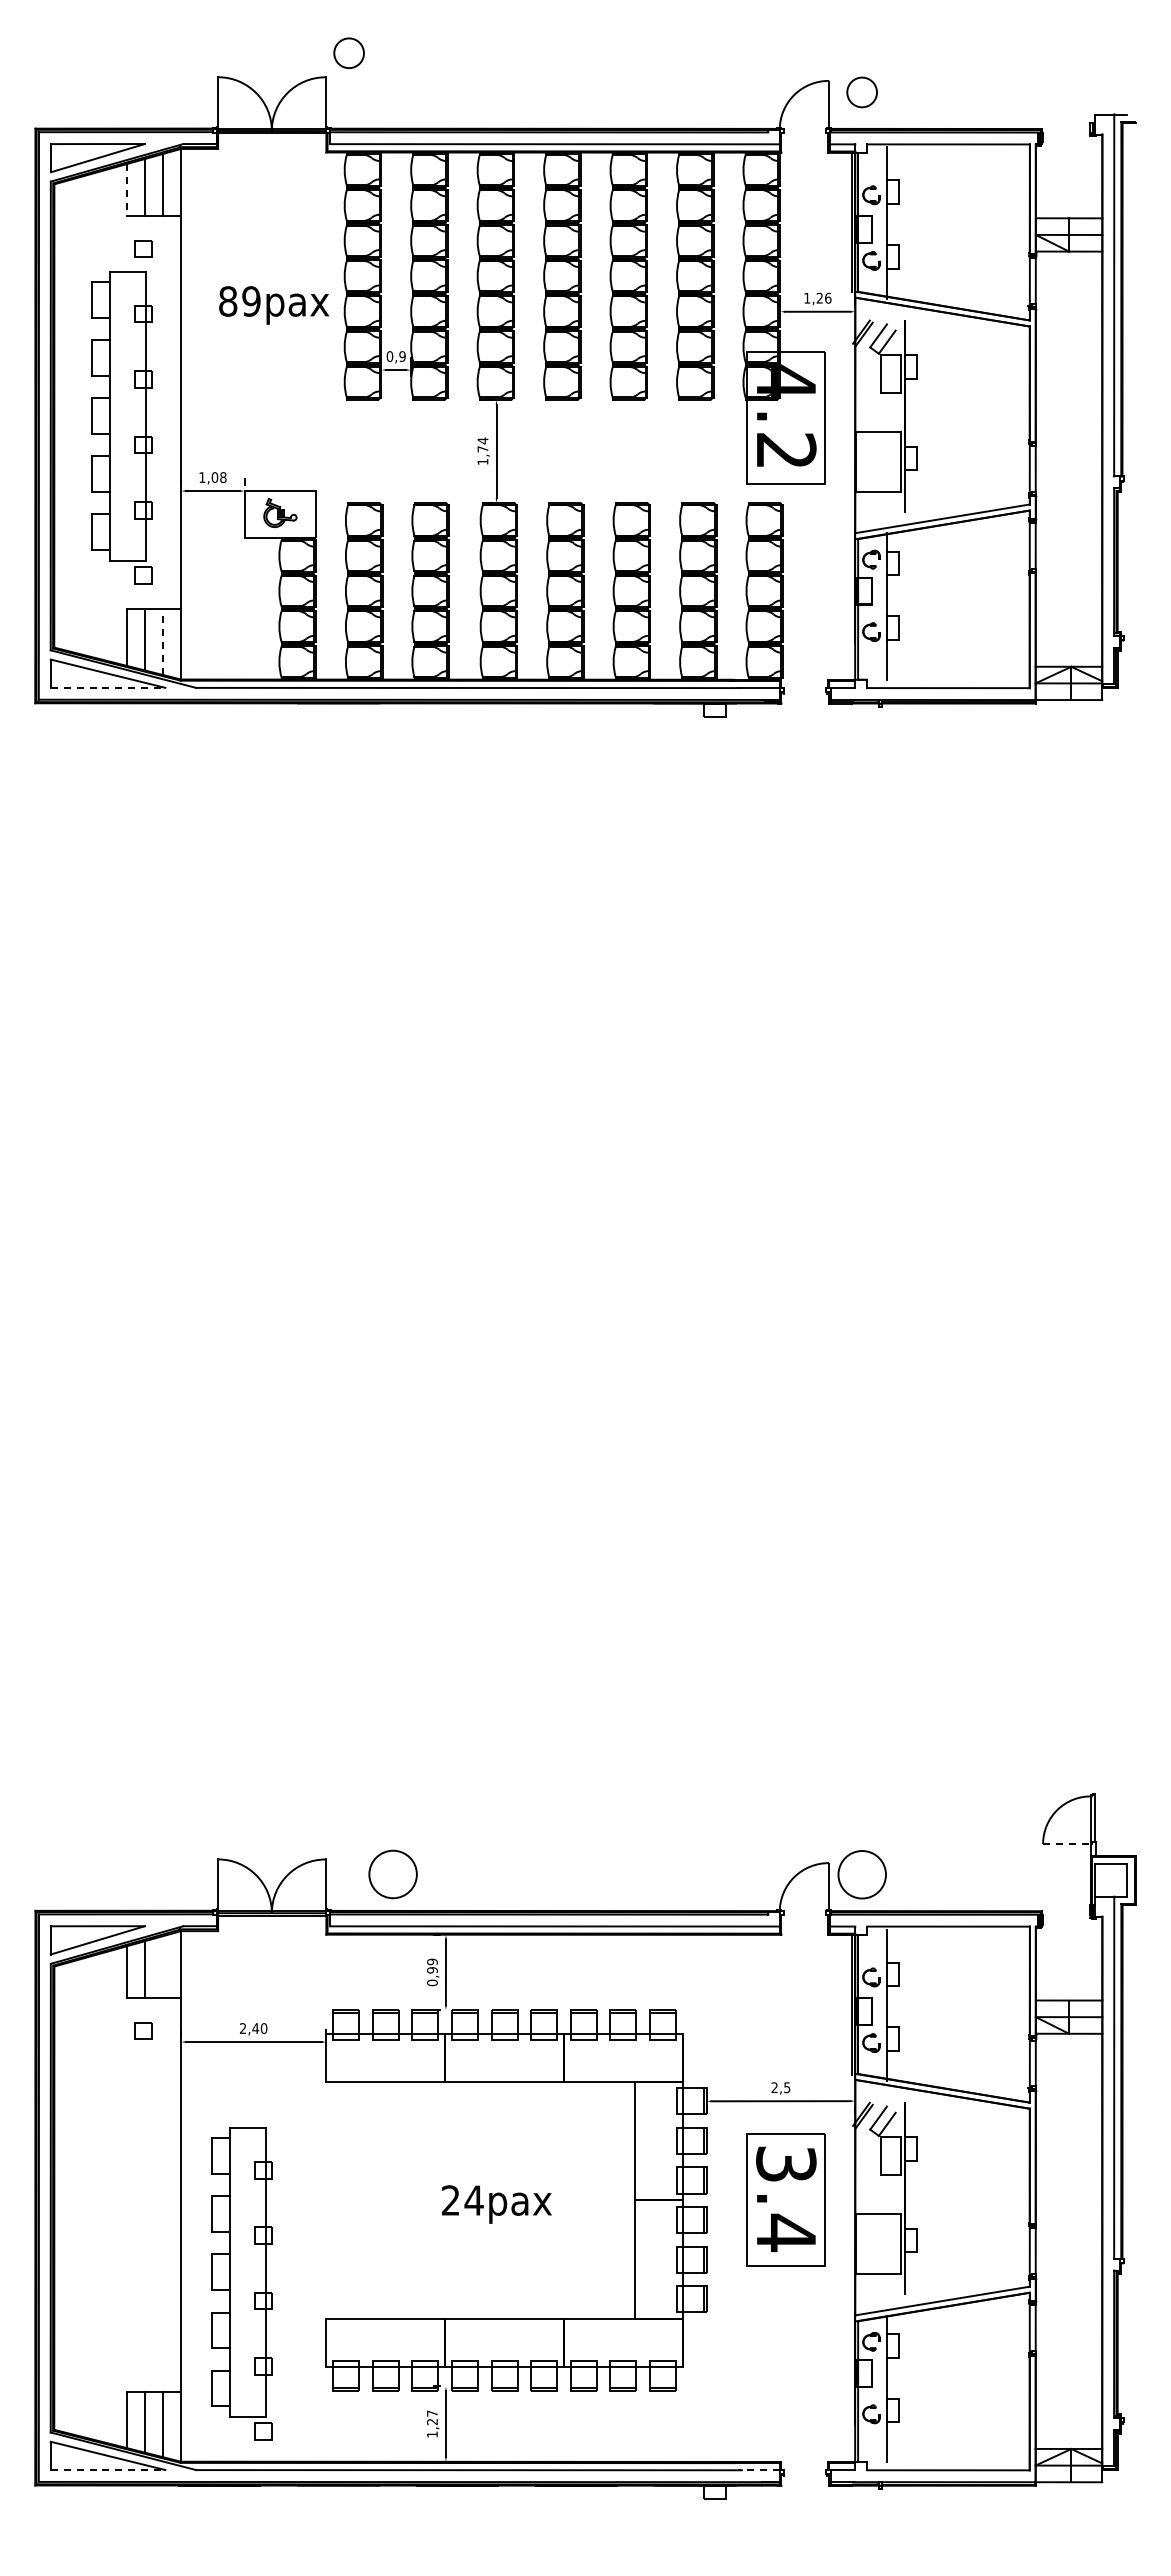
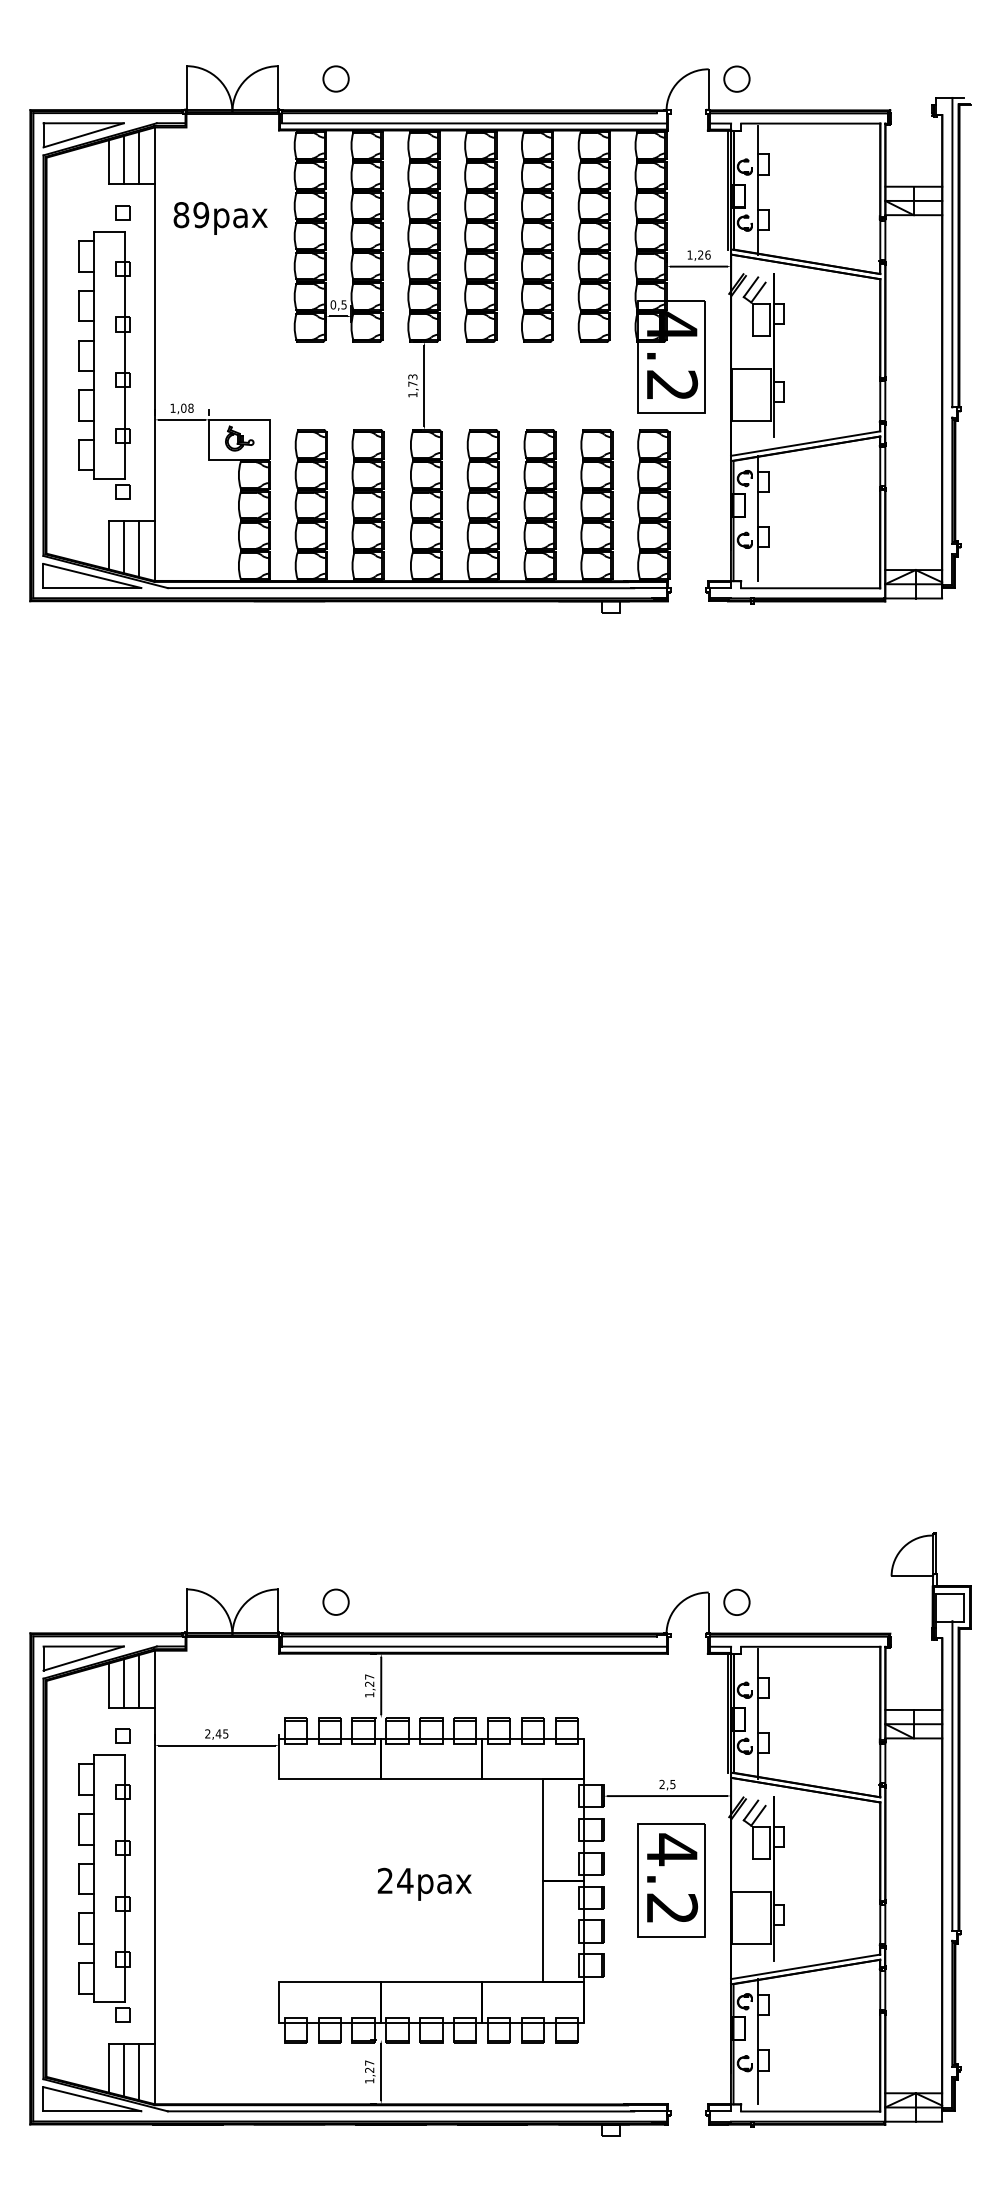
circle: (348, 52) -> (335, 78), moved
line: (127, 189) -> (109, 162), dashed -> solid
text: (274, 305) -> (221, 218), moved
text: (402, 356) -> (344, 304), 0,9 -> 0,5
text: (482, 440) -> (412, 376), 1,74 -> 1,73
line: (163, 642) -> (139, 549), dashed -> solid
line: (108, 687) -> (92, 587), dashed -> solid
line: (1067, 1844) -> (912, 1576), dashed -> solid
circle: (392, 1874) -> (335, 1602), size x0.62
circle: (861, 1874) -> (736, 1602), size x0.62
line: (163, 1966) -> (139, 1680), added
text: (432, 1972) -> (369, 1686), 0,99 -> 1,27
text: (263, 2028) -> (225, 1733), 2,40 -> 2,45
text: (786, 2198) -> (672, 1879), 3.4 -> 4.2
part: (241, 2283) -> (103, 1888), moved
line: (108, 2470) -> (92, 2111), dashed -> solid
line: (759, 2470) -> (649, 2111), dashed -> solid

